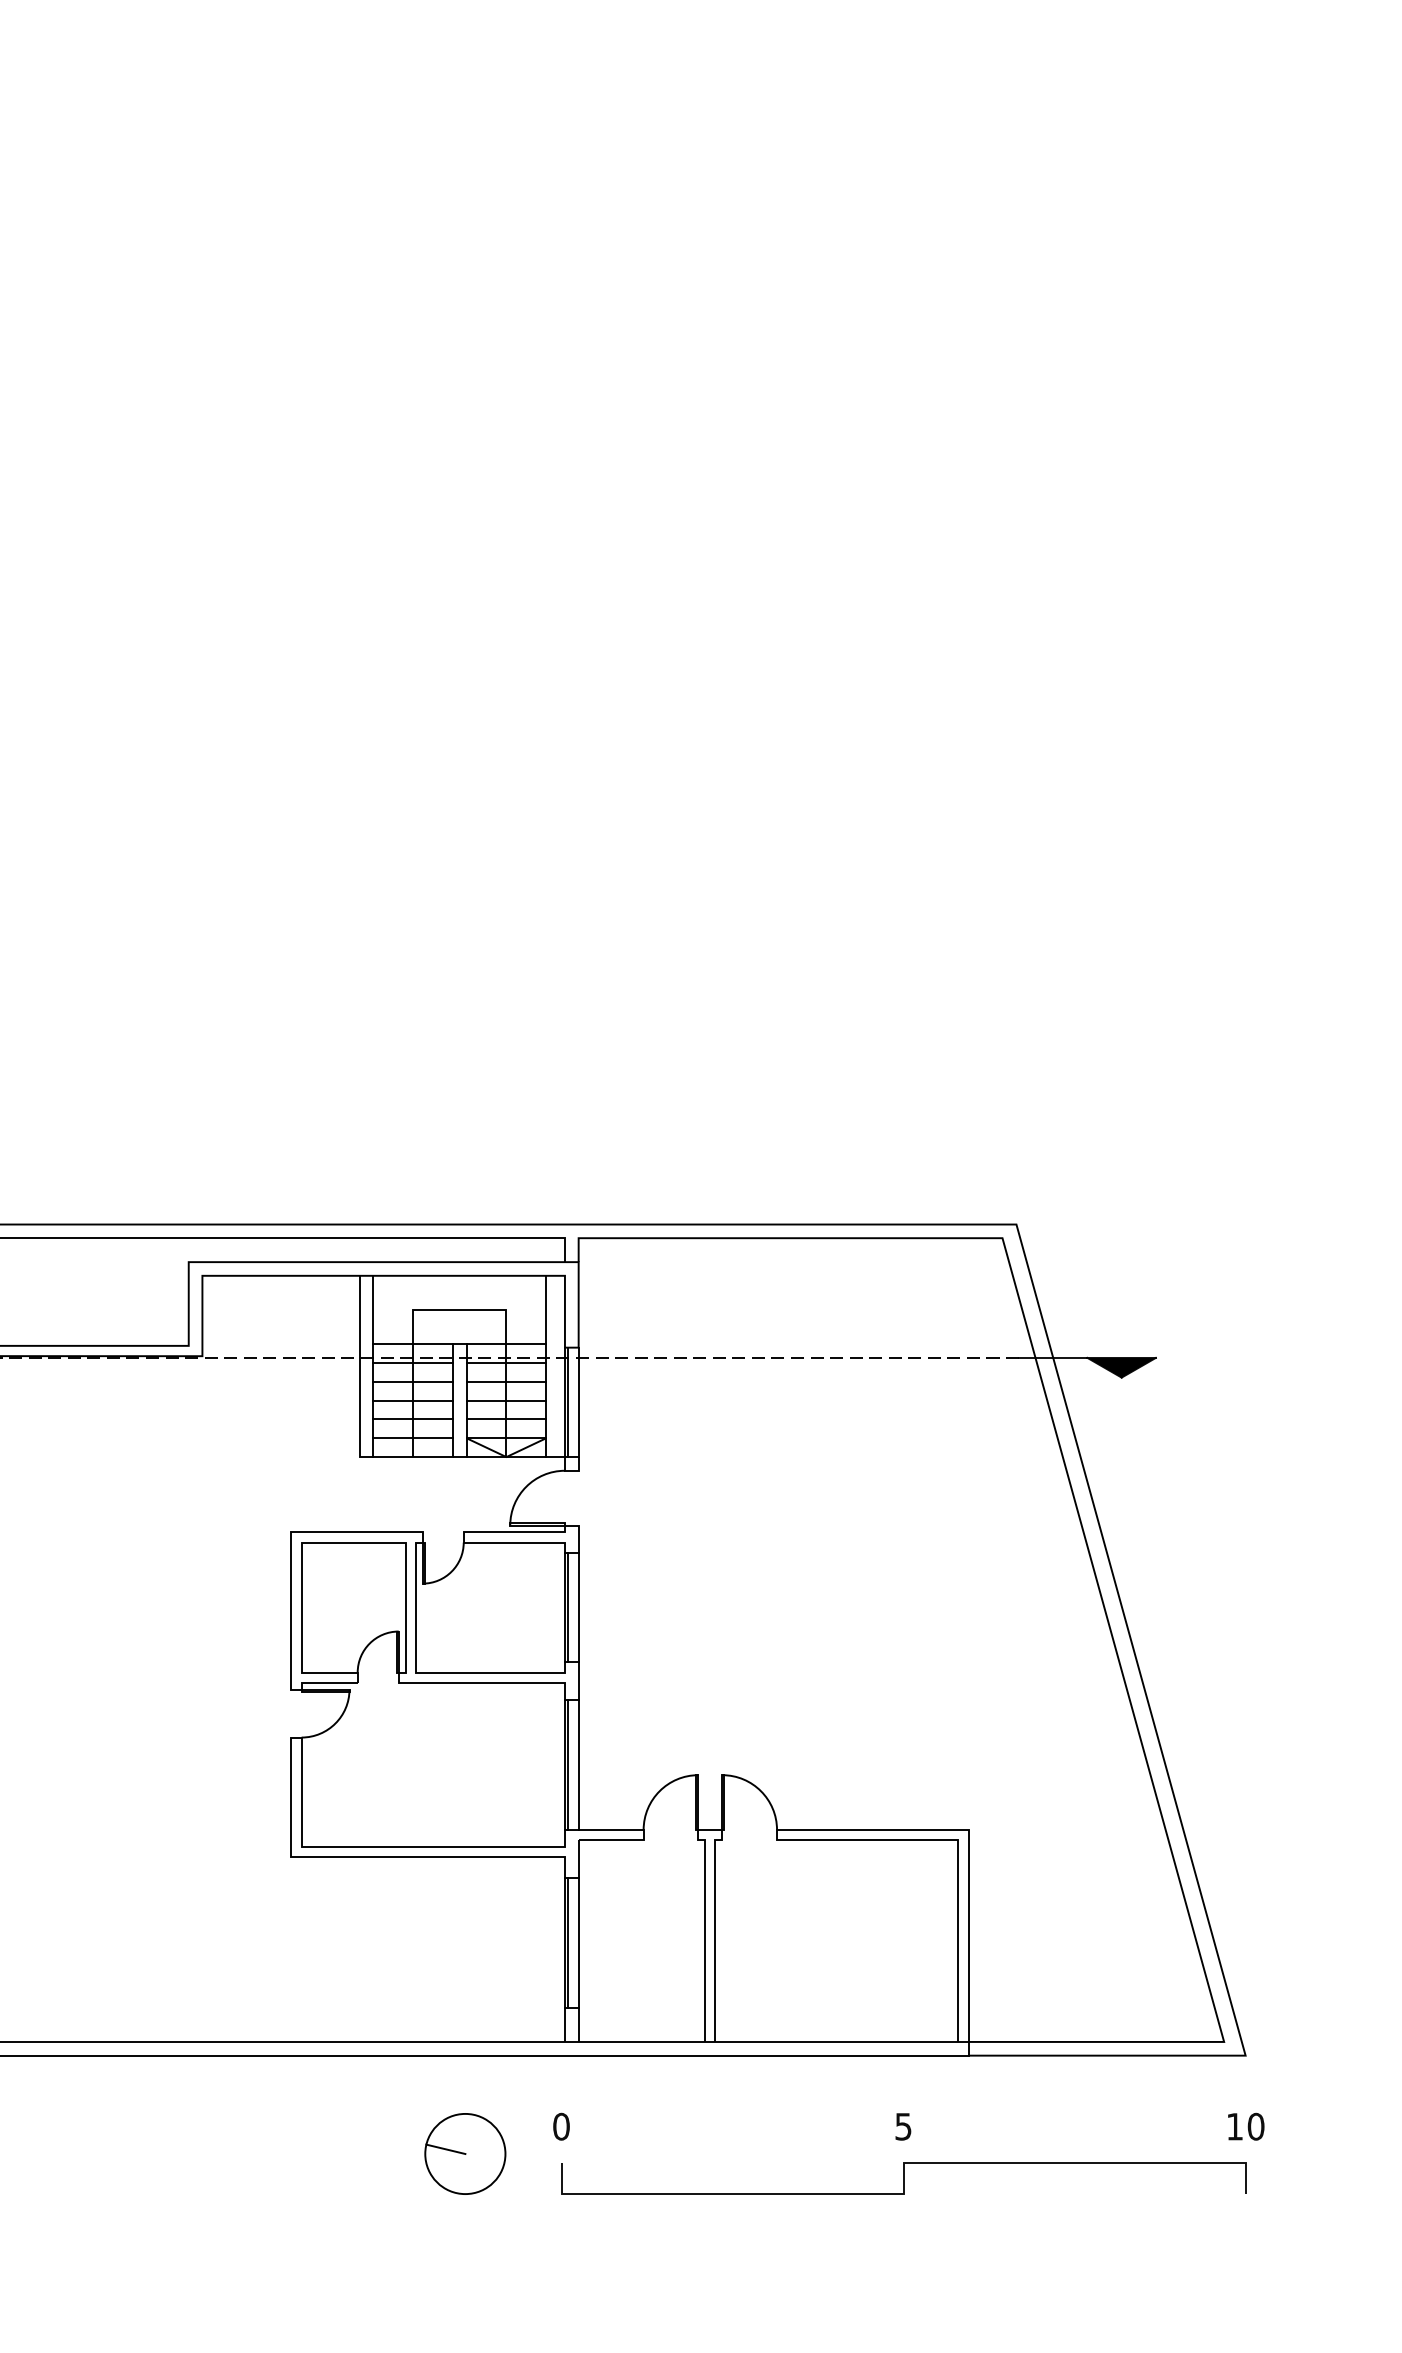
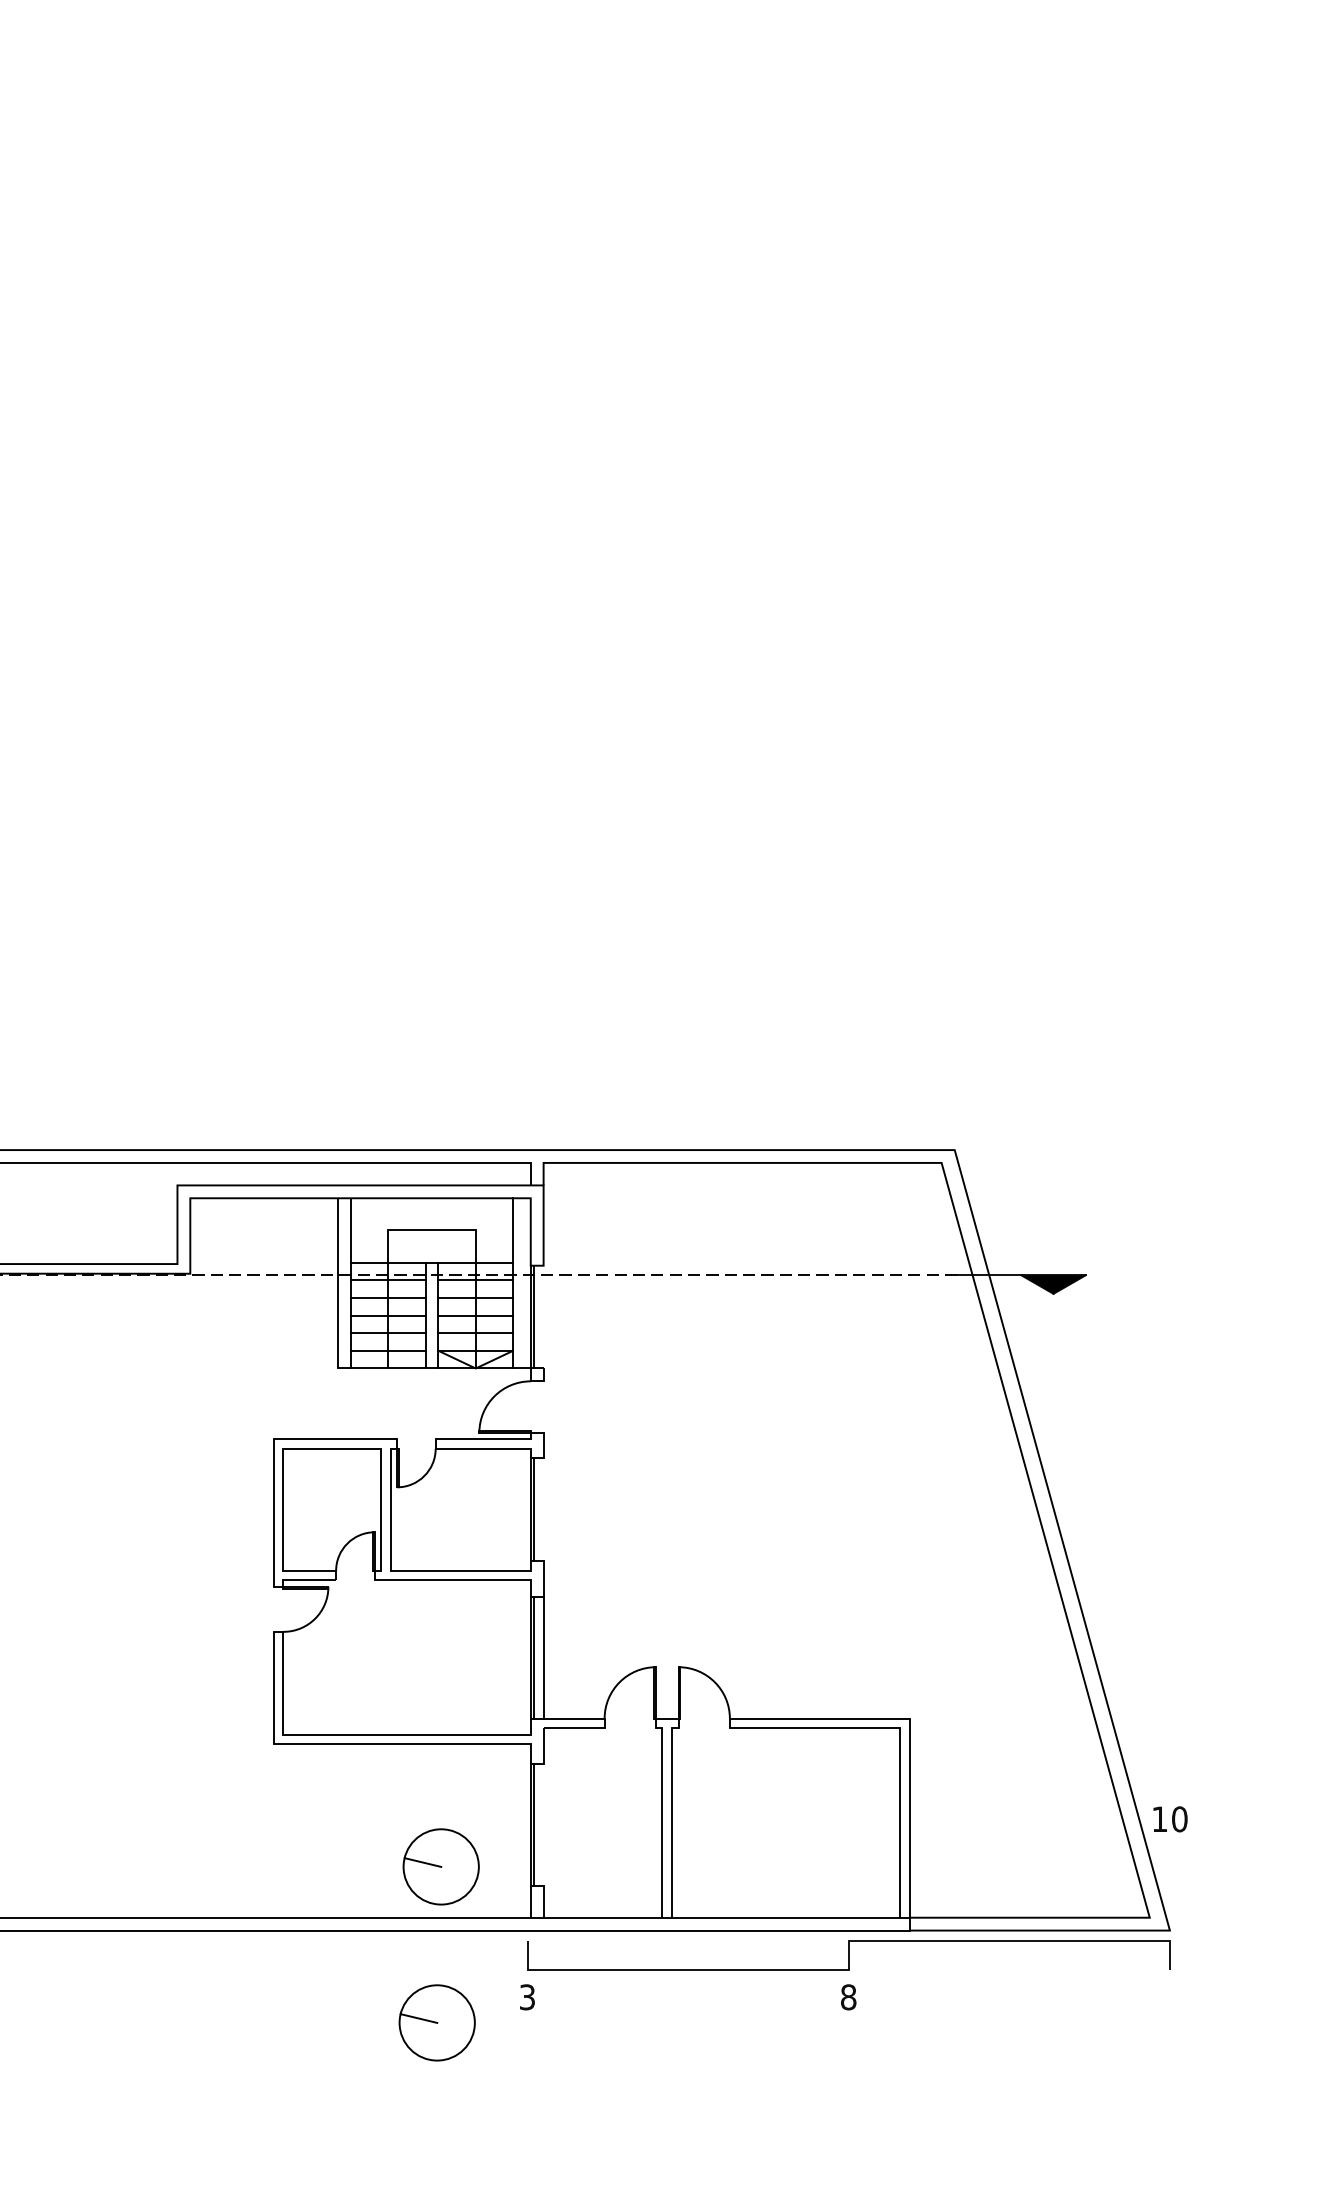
line: (578, 1401) -> (543, 1316), removed
line: (578, 1607) -> (543, 1509), removed
line: (578, 1942) -> (543, 1824), removed
part: (468, 1987) -> (440, 1866), added
text: (561, 2126) -> (527, 1997), 0 -> 3
text: (903, 2126) -> (848, 1997), 5 -> 8
text: (1246, 2126) -> (1170, 1819), moved
curve: (903, 2179) -> (848, 1955), moved

